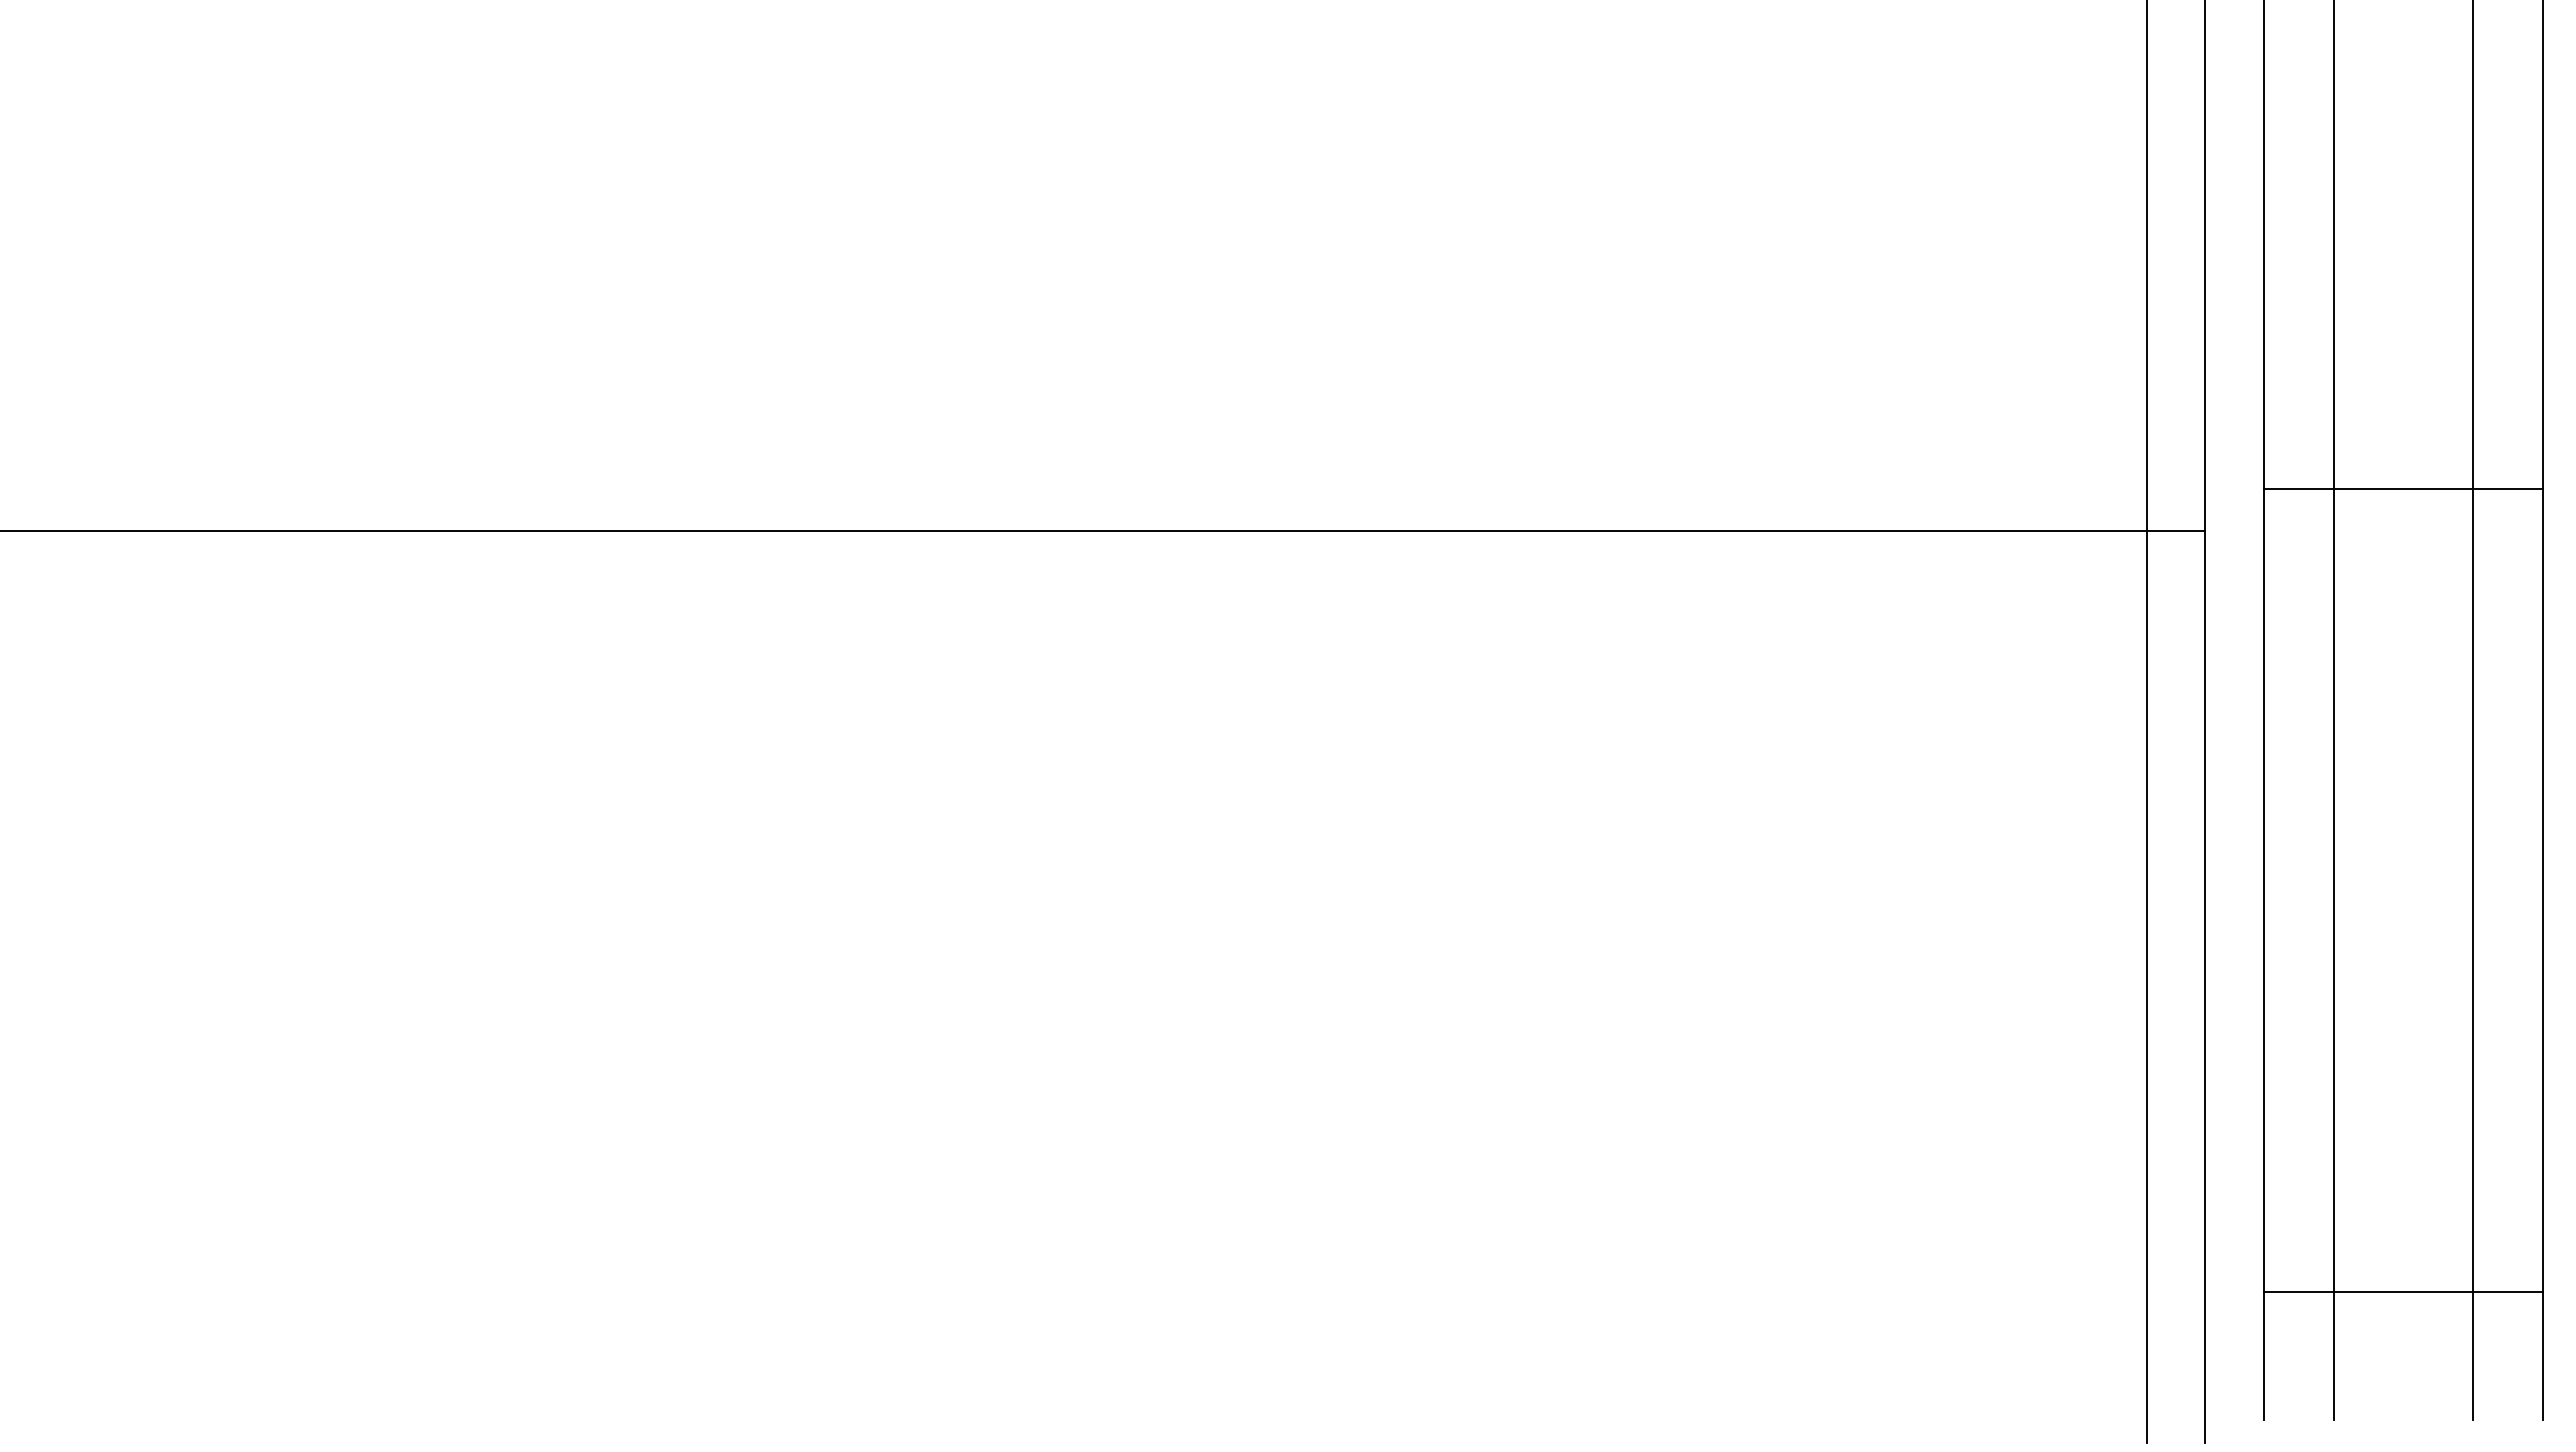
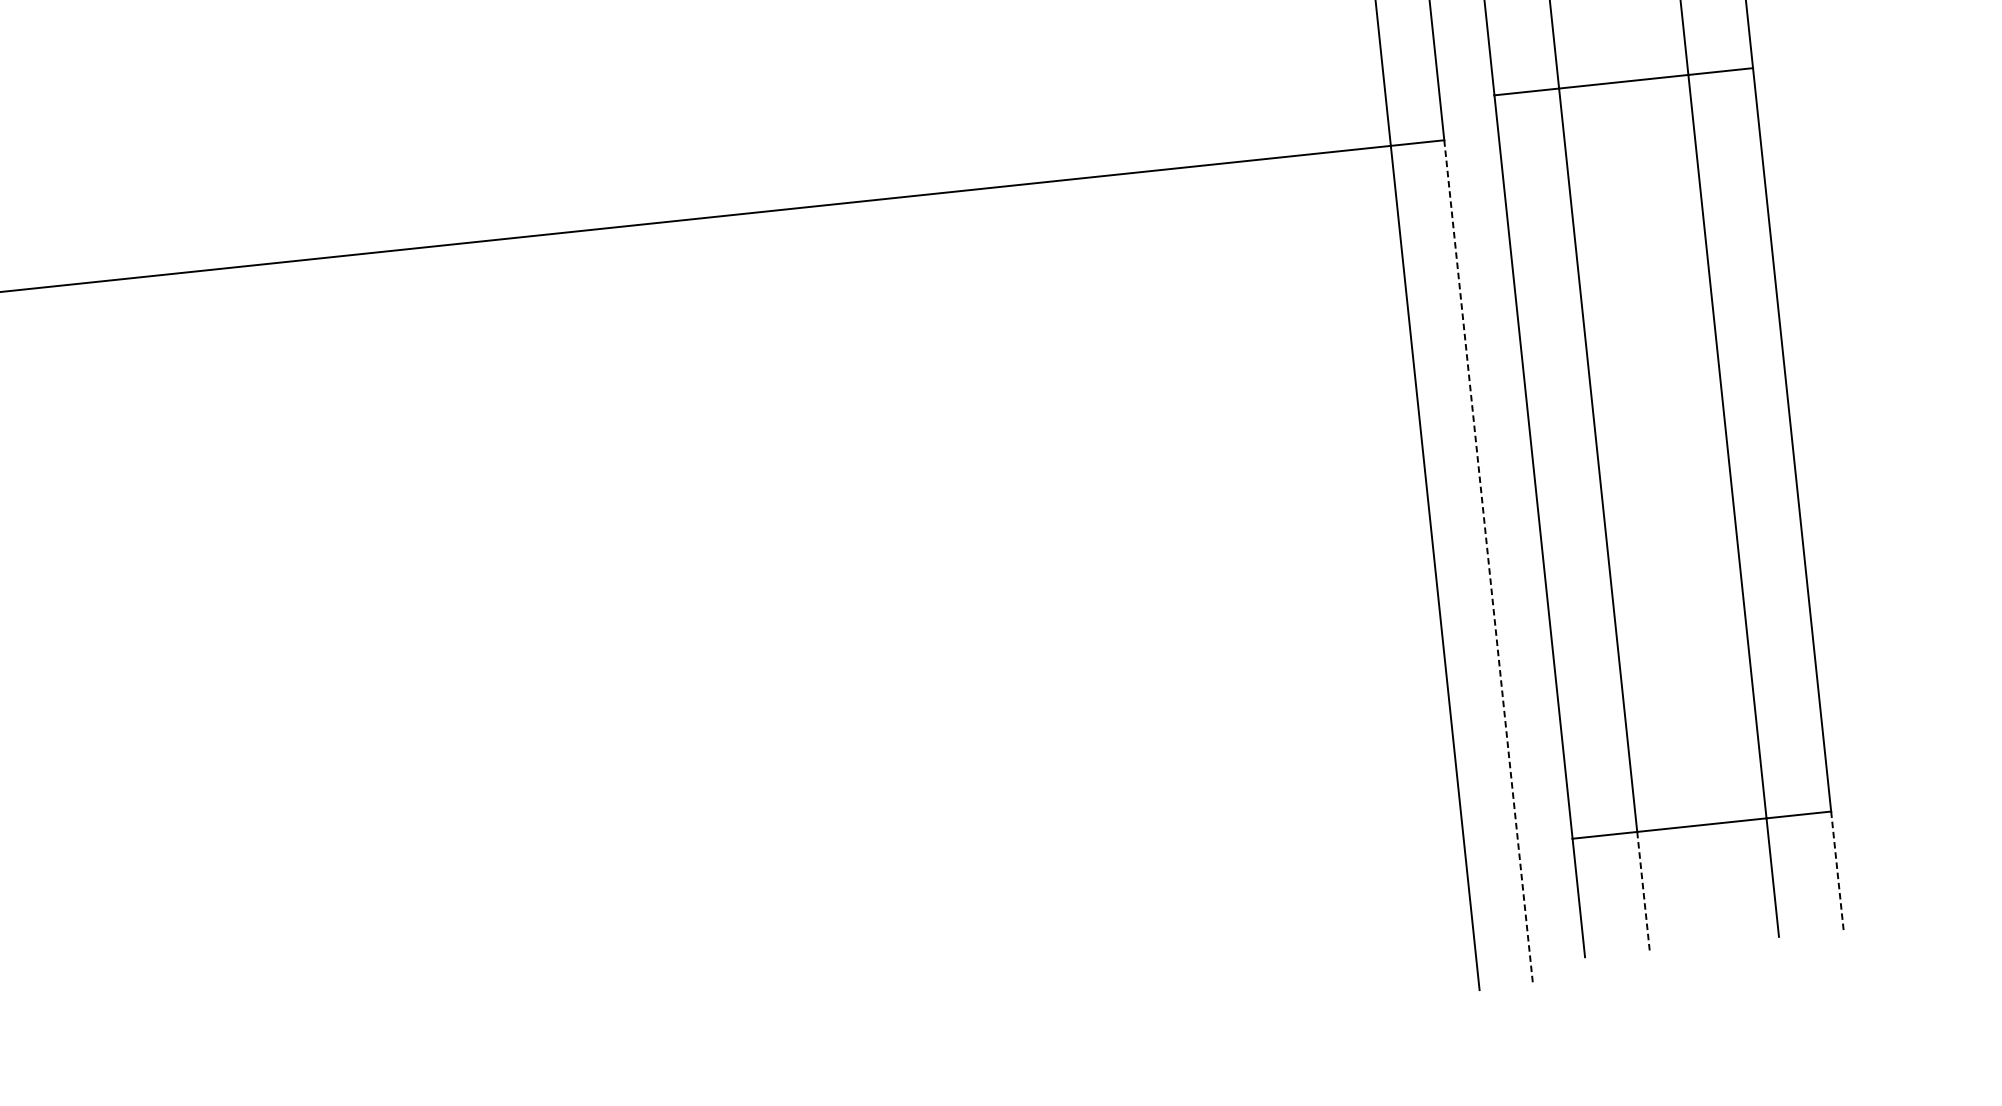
line: (2205, 987) -> (1489, 562), solid -> dashed
line: (2333, 1355) -> (1643, 891), solid -> dashed
line: (2542, 1355) -> (1837, 870), solid -> dashed

